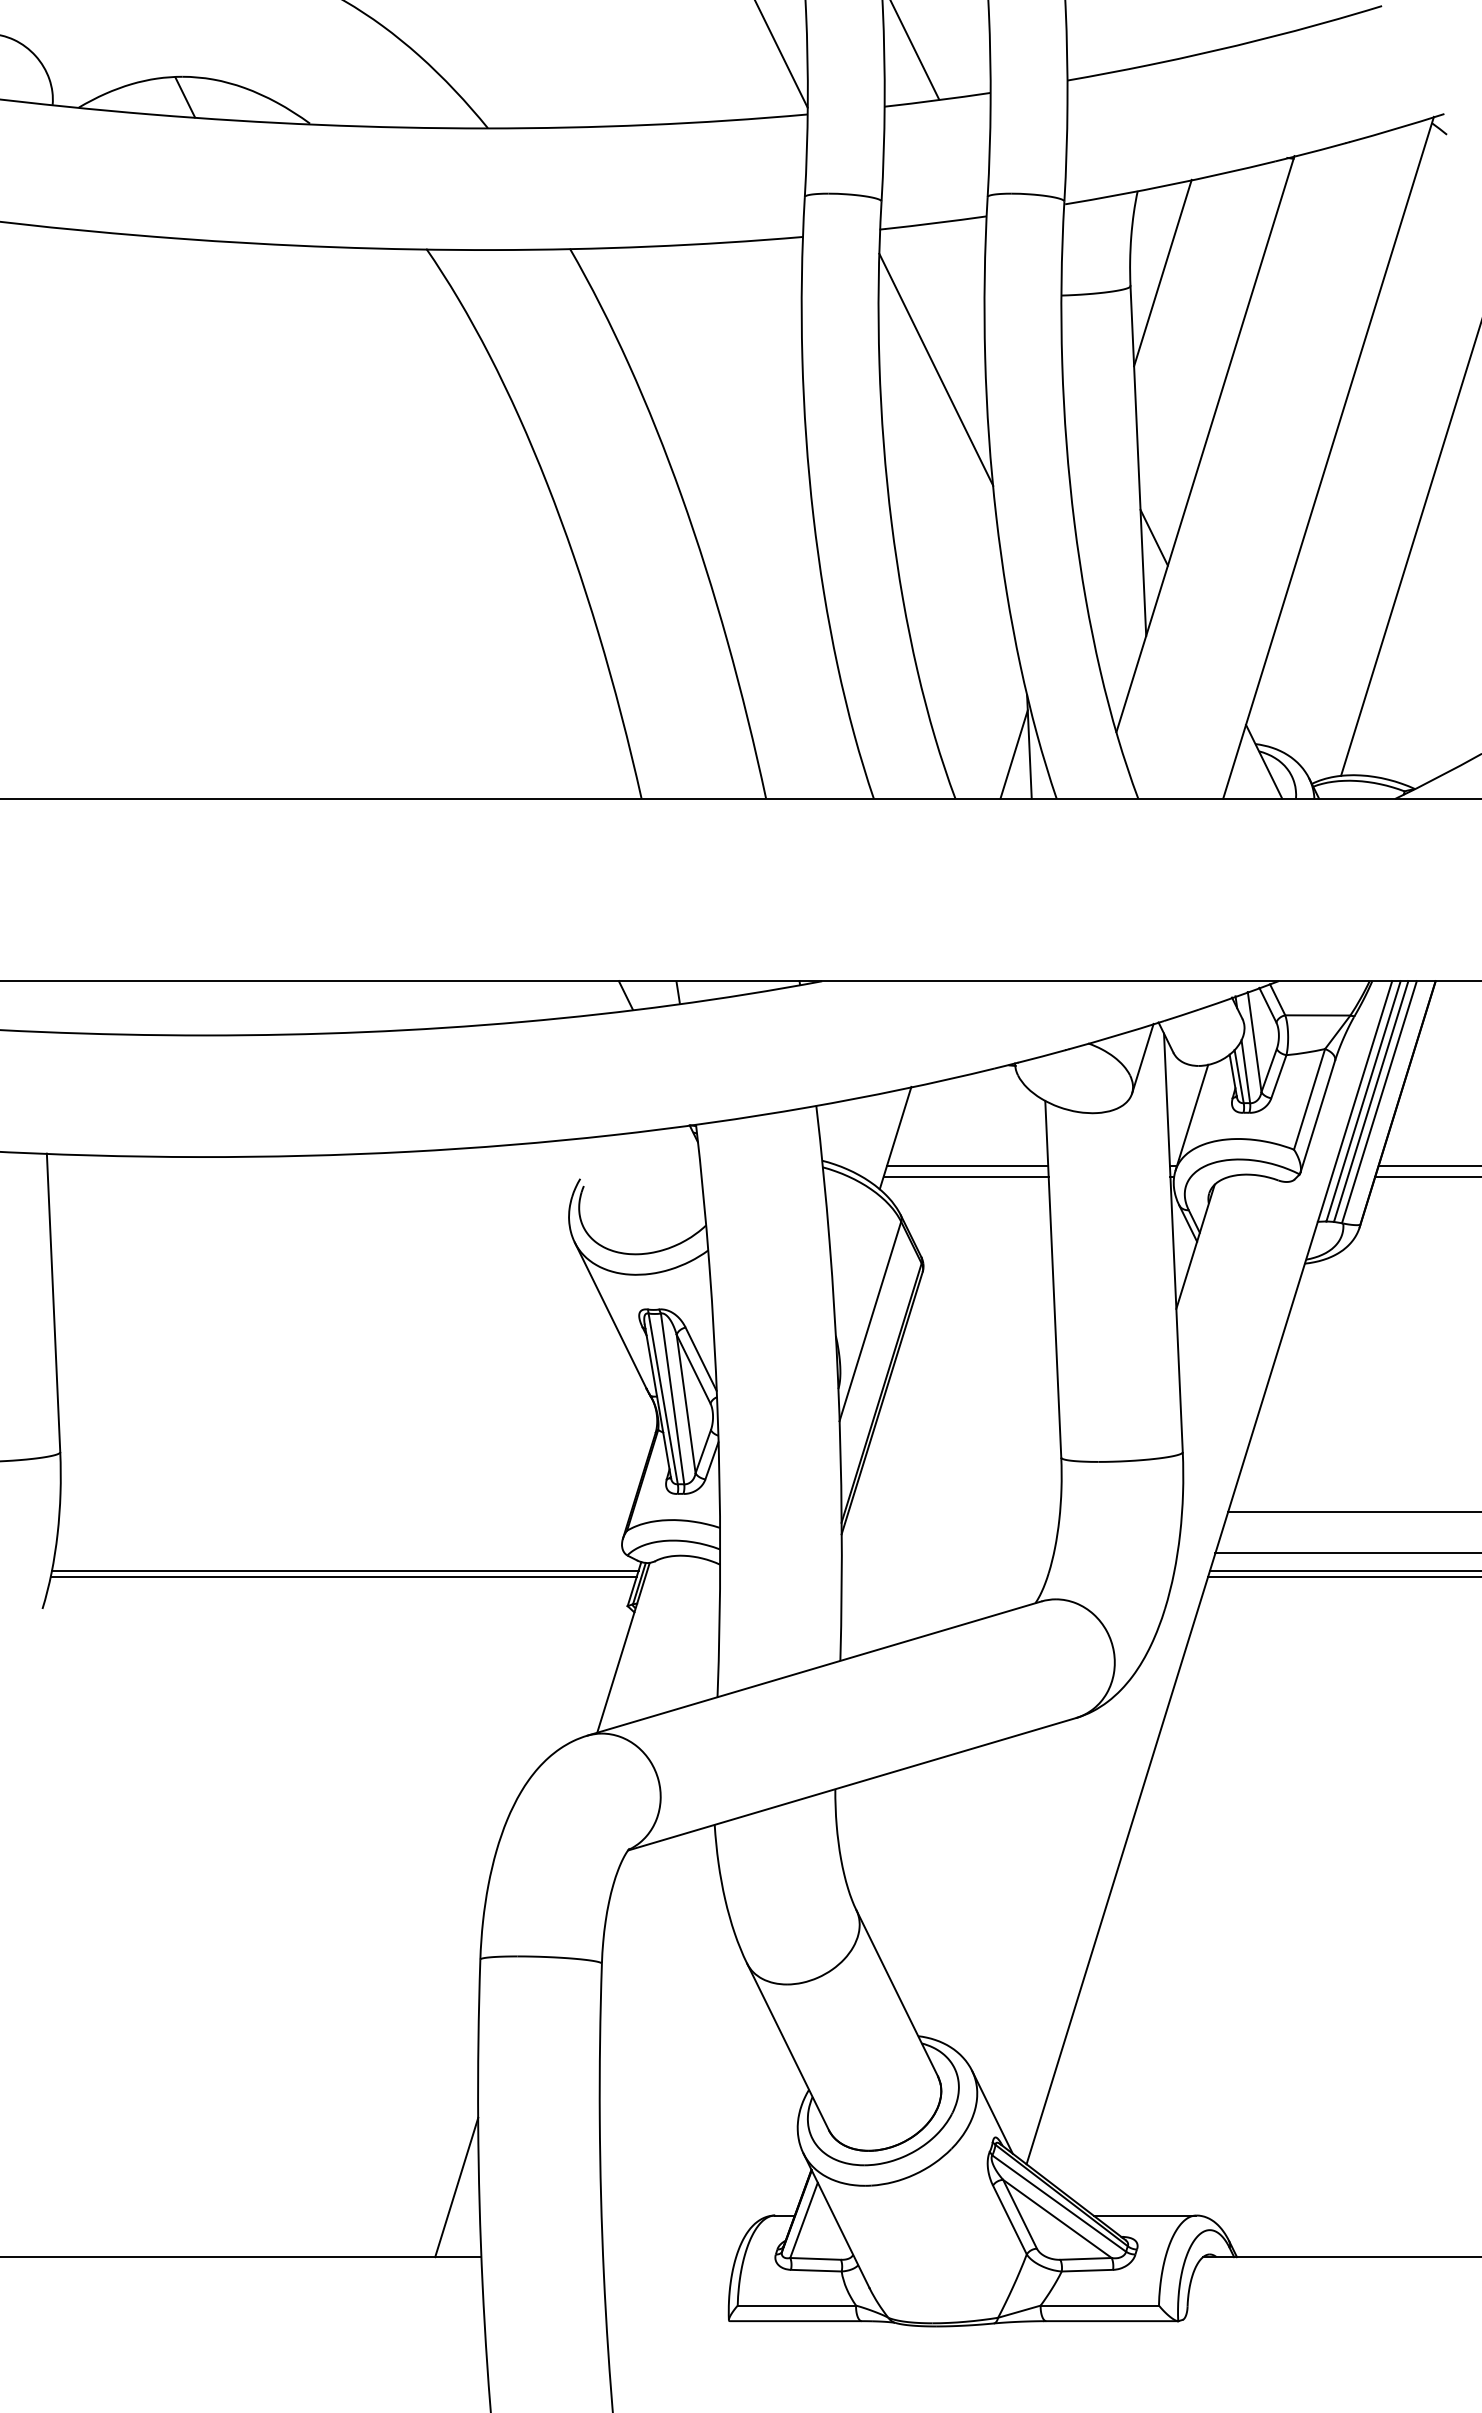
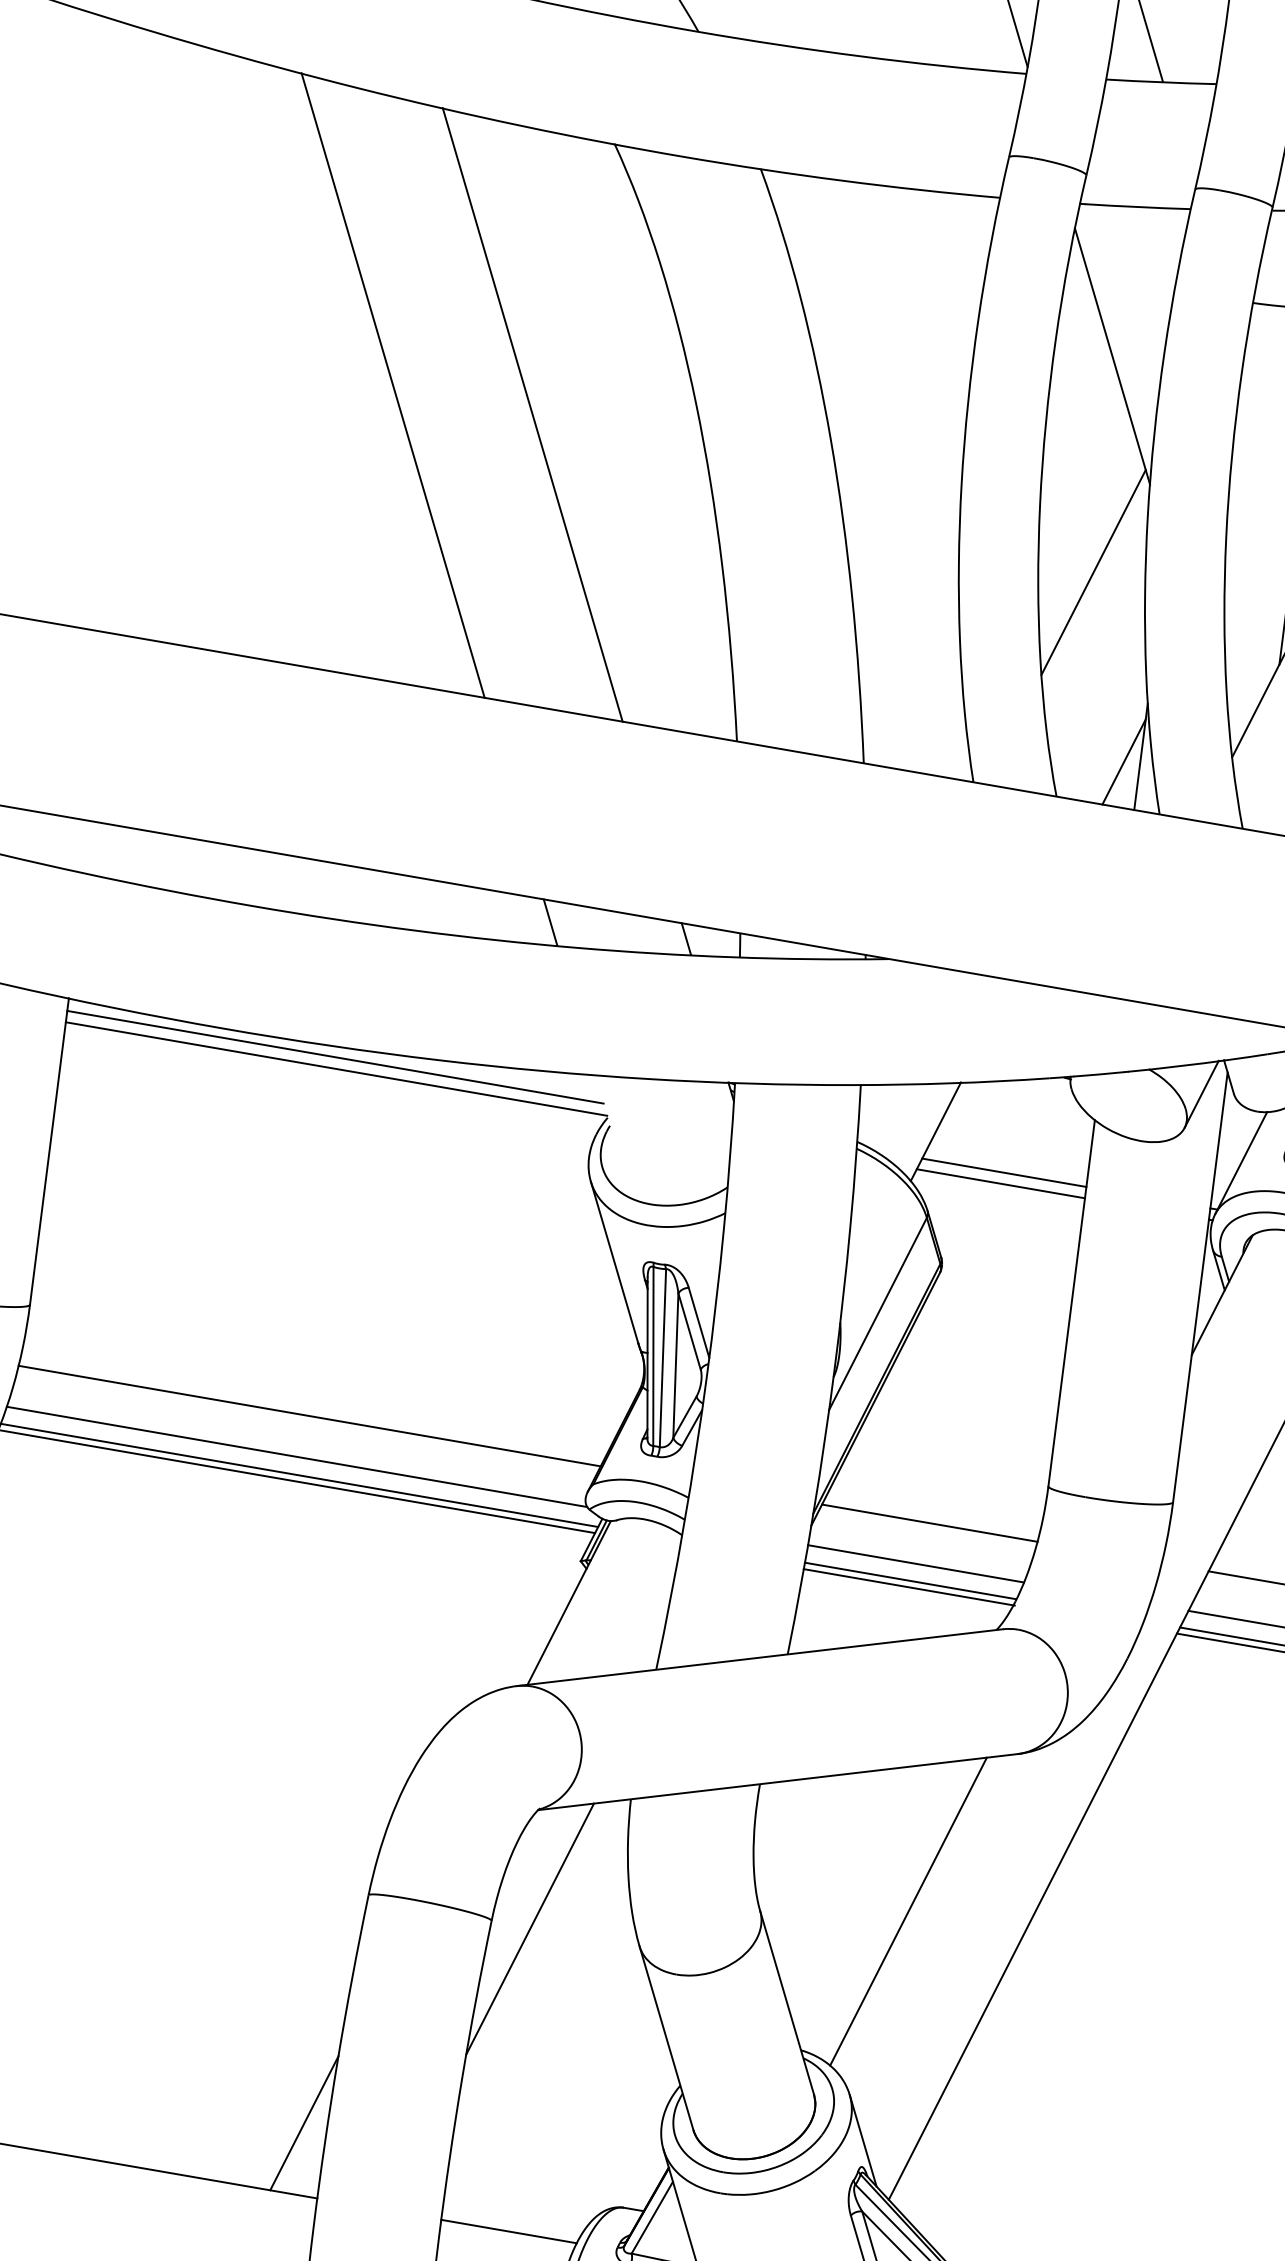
line: (254, 515) -> (392, 384), added
line: (392, 520) -> (532, 414), added
line: (953, 578) -> (1093, 572), added
line: (493, 1001) -> (550, 921), added
line: (310, 1165) -> (335, 1056), added
line: (313, 1177) -> (336, 1069), added
line: (345, 1512) -> (309, 1416), added
line: (954, 1512) -> (930, 1523), added
line: (339, 1553) -> (296, 1456), added
line: (947, 1553) -> (915, 1563), added
line: (944, 1570) -> (909, 1580), added
line: (944, 1576) -> (908, 1586), added
line: (997, 1886) -> (908, 1911), added
line: (639, 1965) -> (529, 1929), added
line: (669, 2257) -> (508, 2231), added

